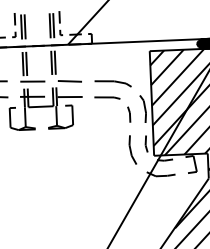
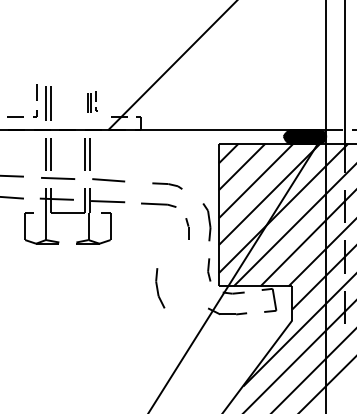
part: (55, 24) -> (92, 102), size x0.6
part: (113, 83) -> (167, 185), size x0.6
part: (132, 150) -> (160, 288), moved

